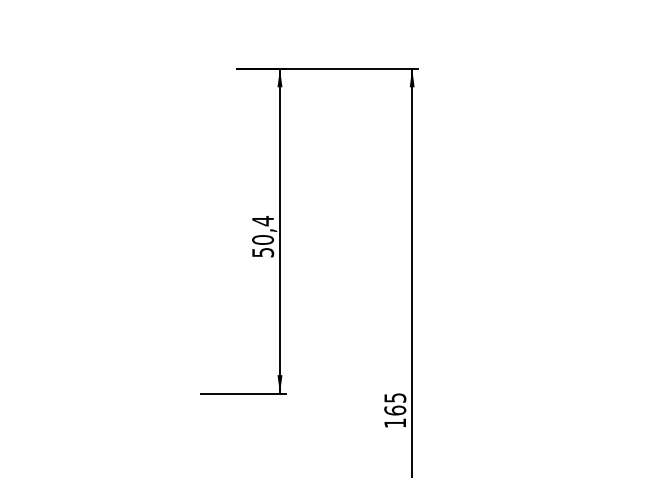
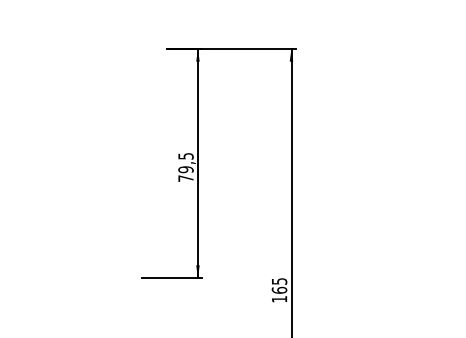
text: (262, 235) -> (185, 166), 50,4 -> 79,5

